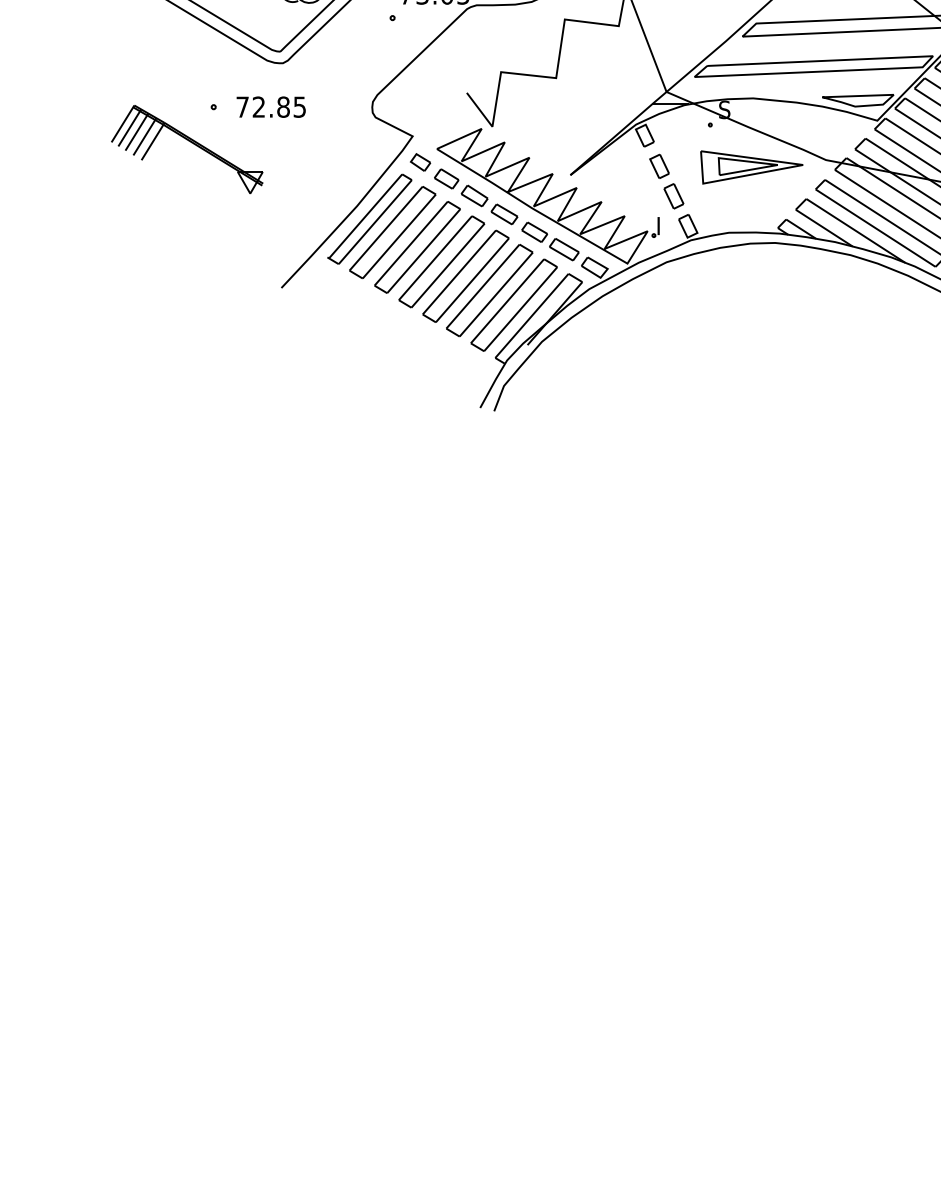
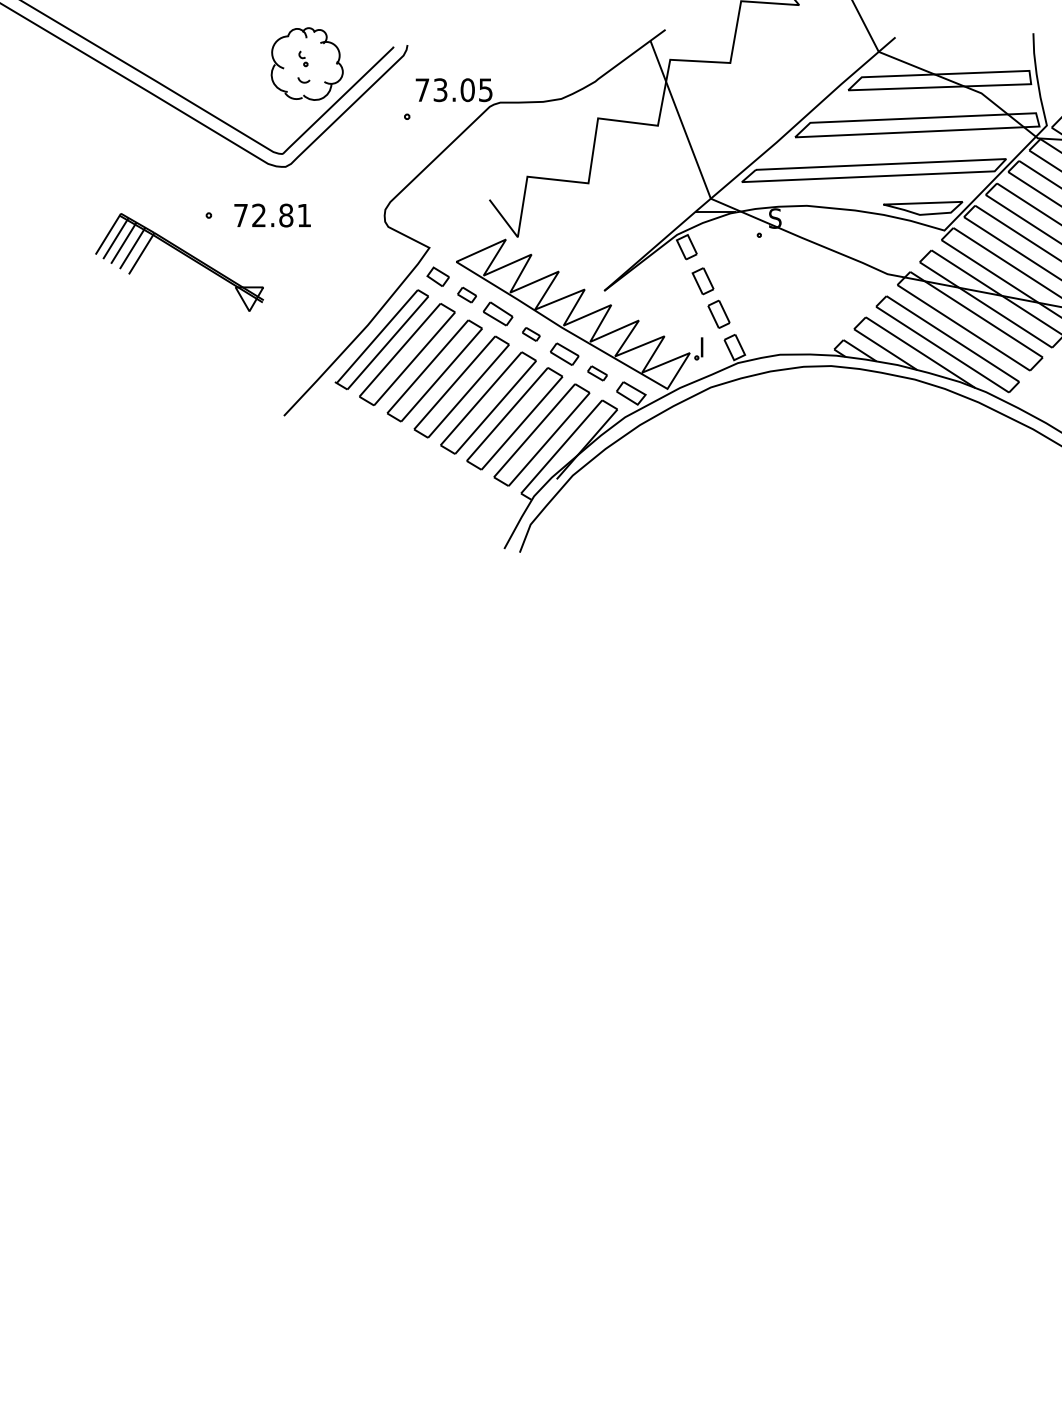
text: (299, 107) -> (303, 215), 72.85 -> 72.81
part: (751, 167) -> (805, 282), removed
part: (446, 178) -> (466, 294), size x0.7
part: (504, 214) -> (531, 334), size x0.6
part: (564, 249) -> (597, 373), size x0.6

